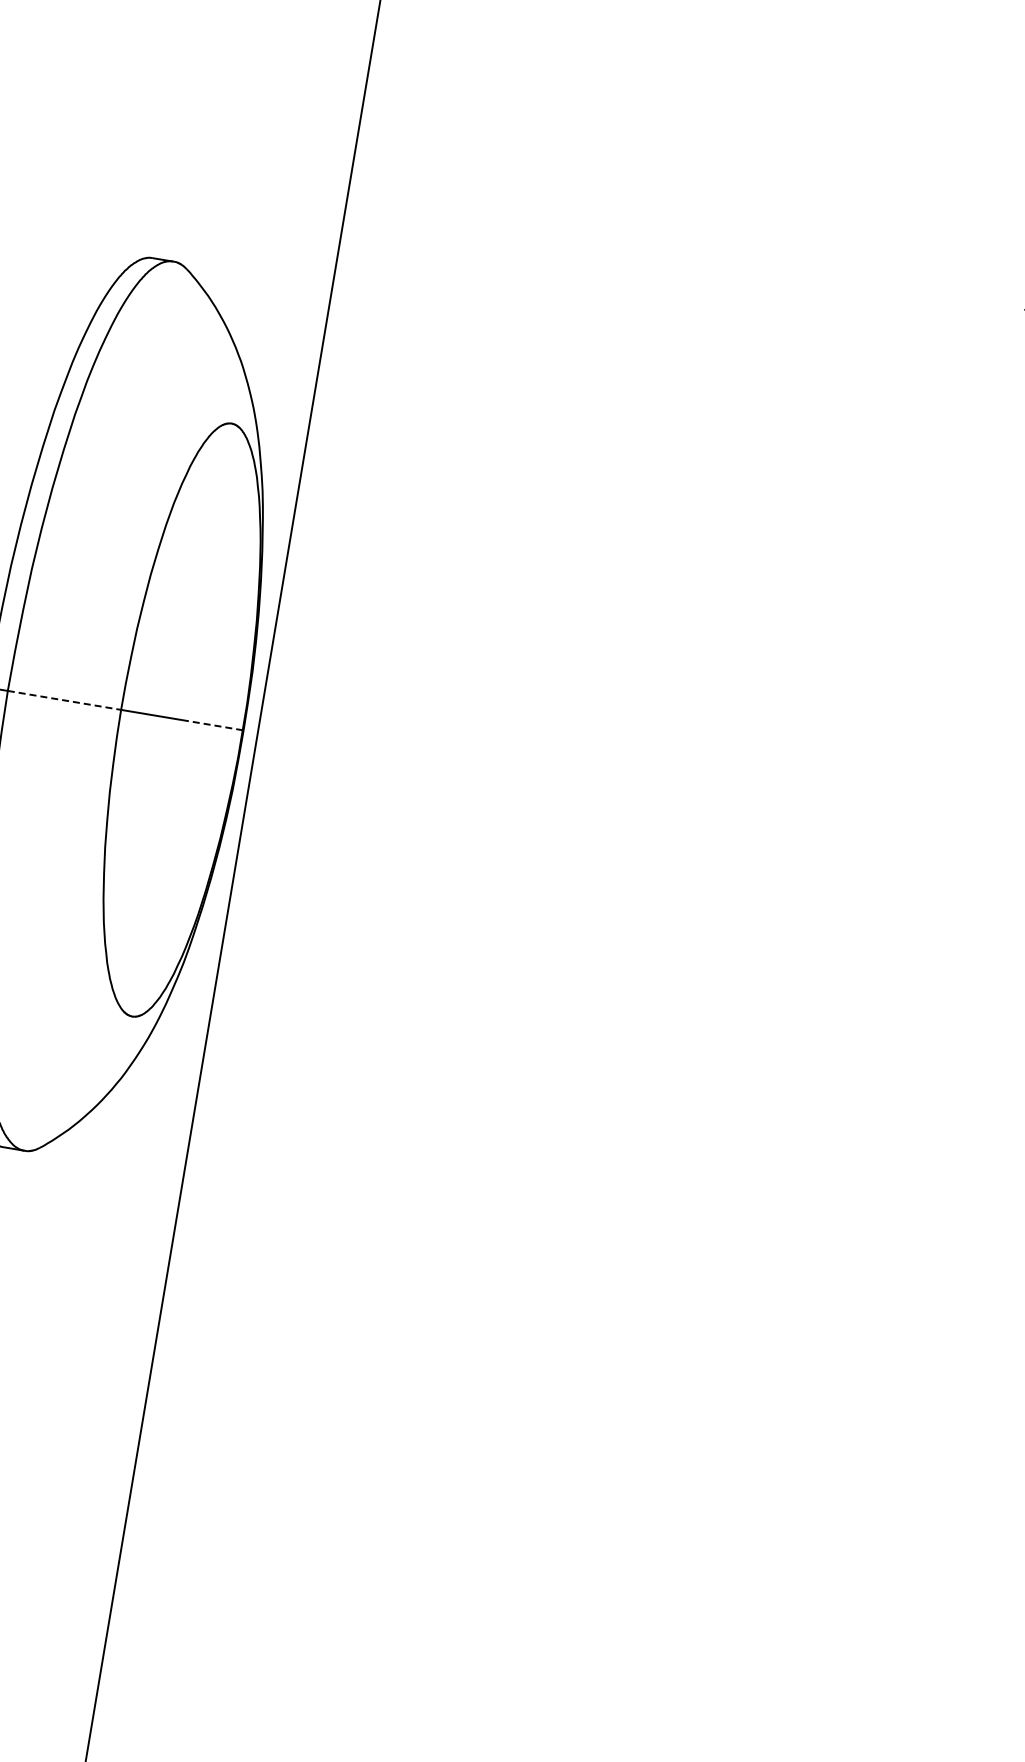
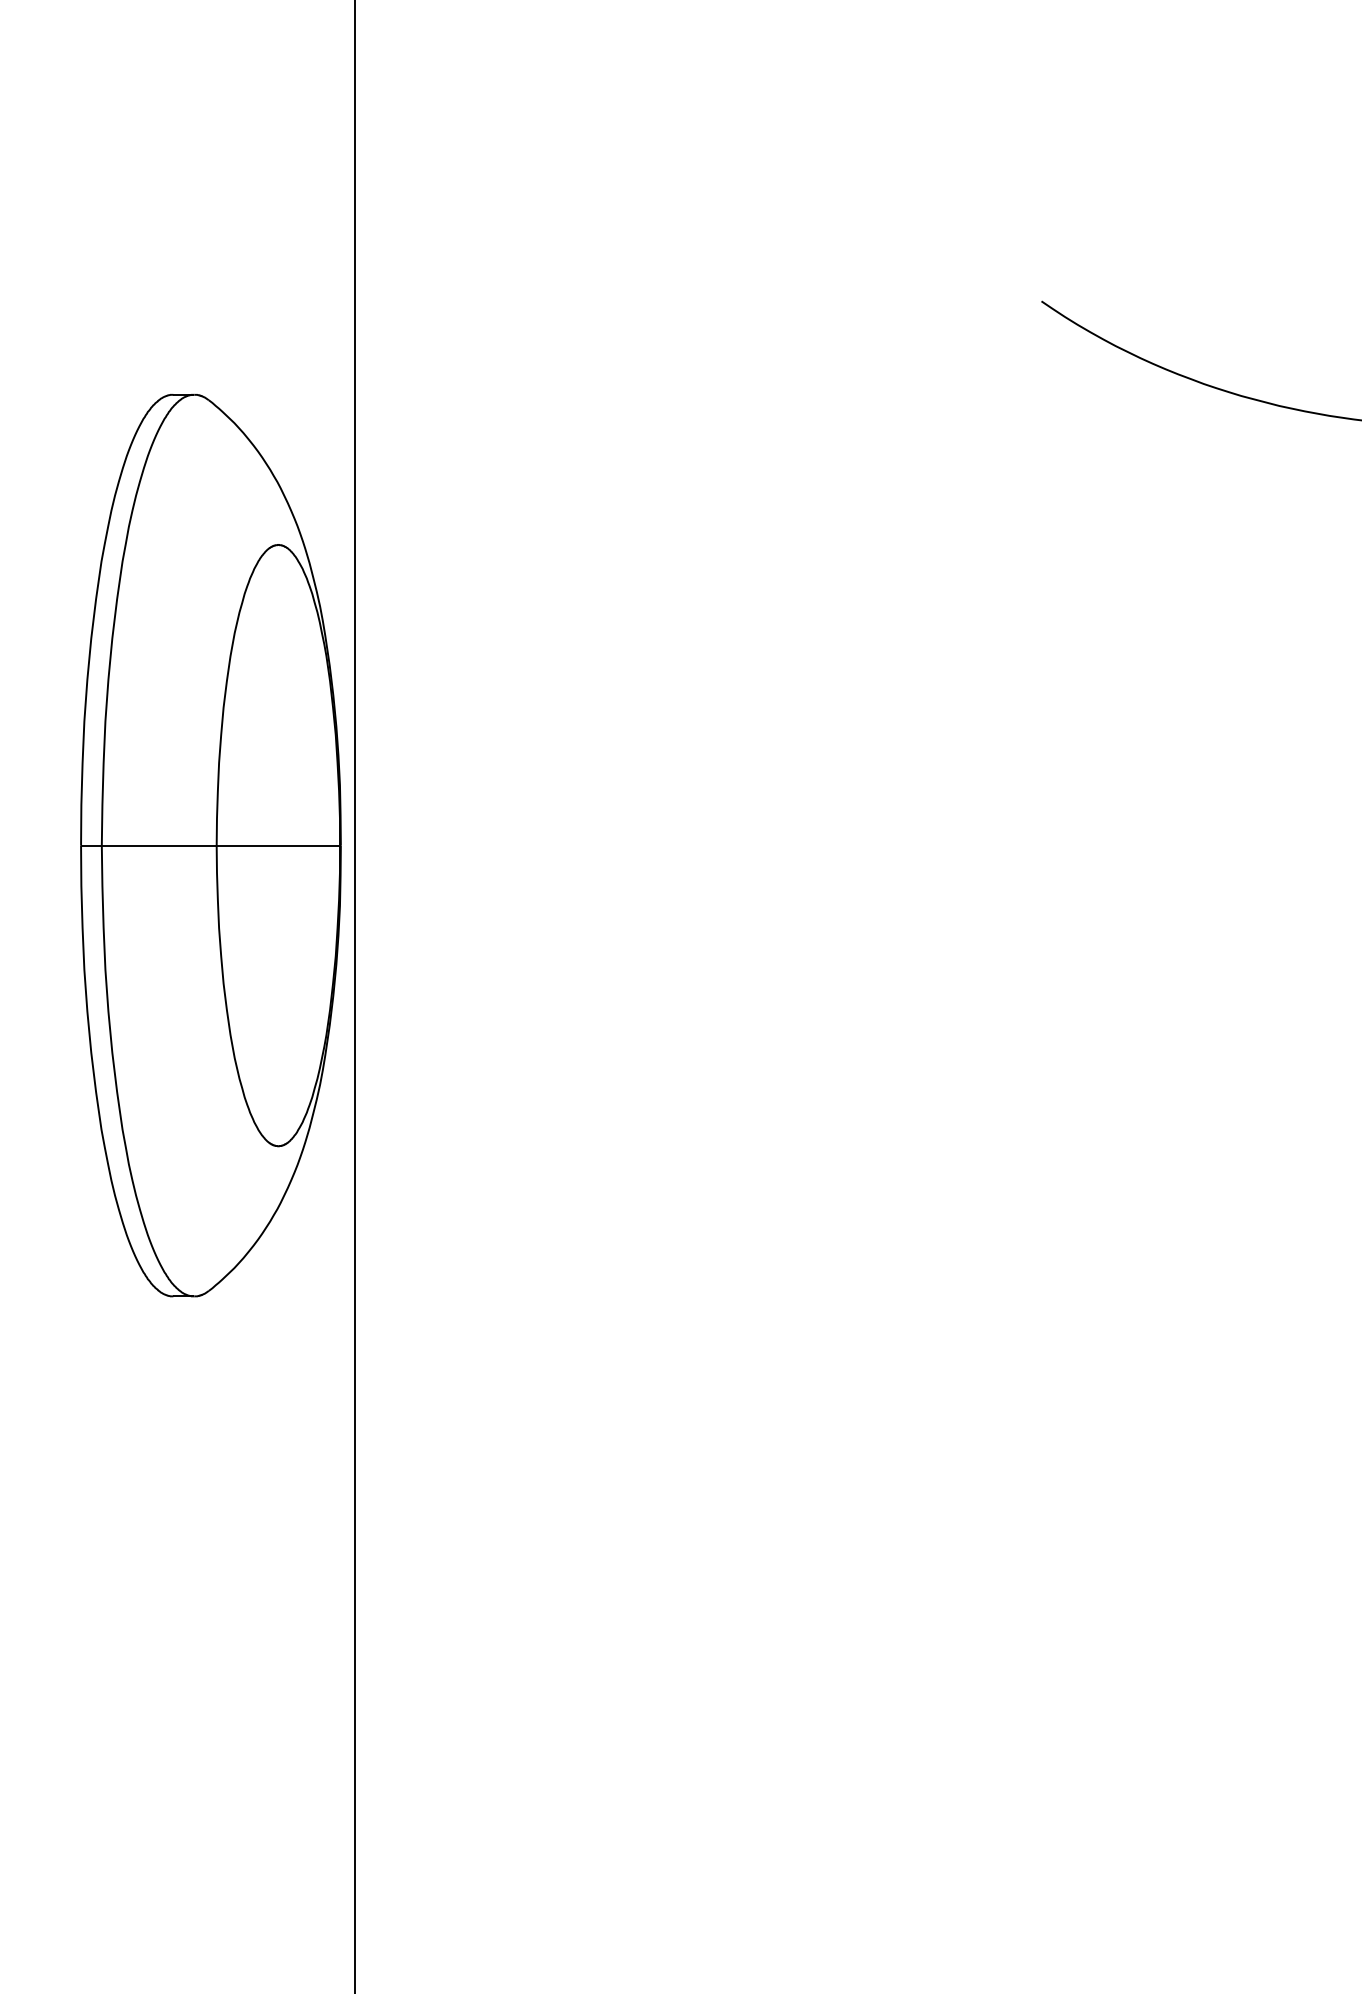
line: (64, 700) -> (159, 845), dashed -> solid
line: (212, 725) -> (309, 845), dashed -> solid

